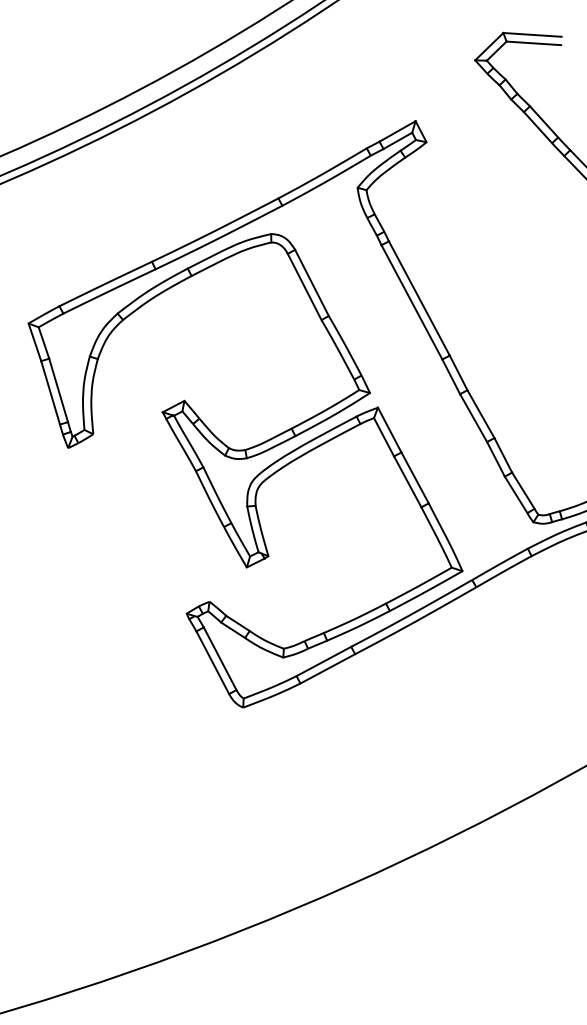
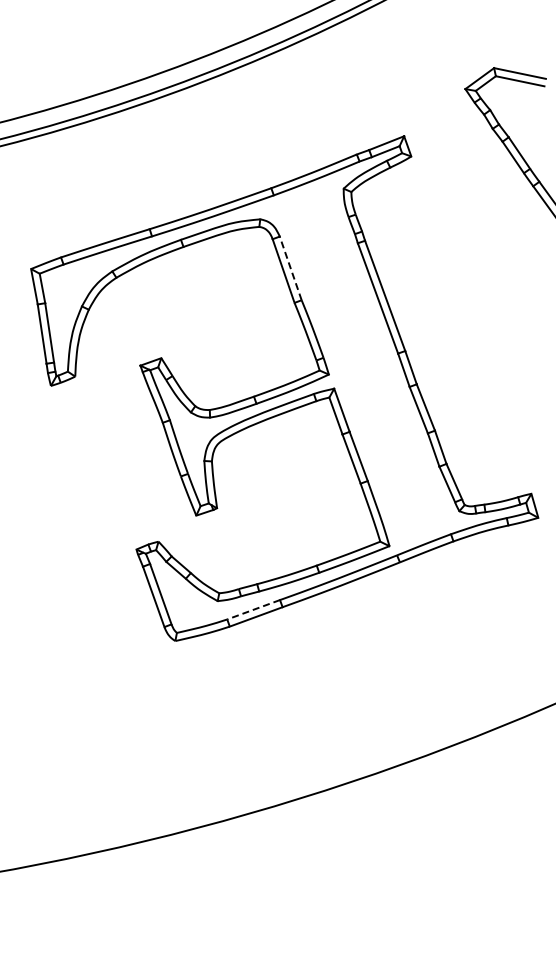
line: (311, 283) -> (290, 268), solid -> dashed
line: (323, 661) -> (253, 609), solid -> dashed

